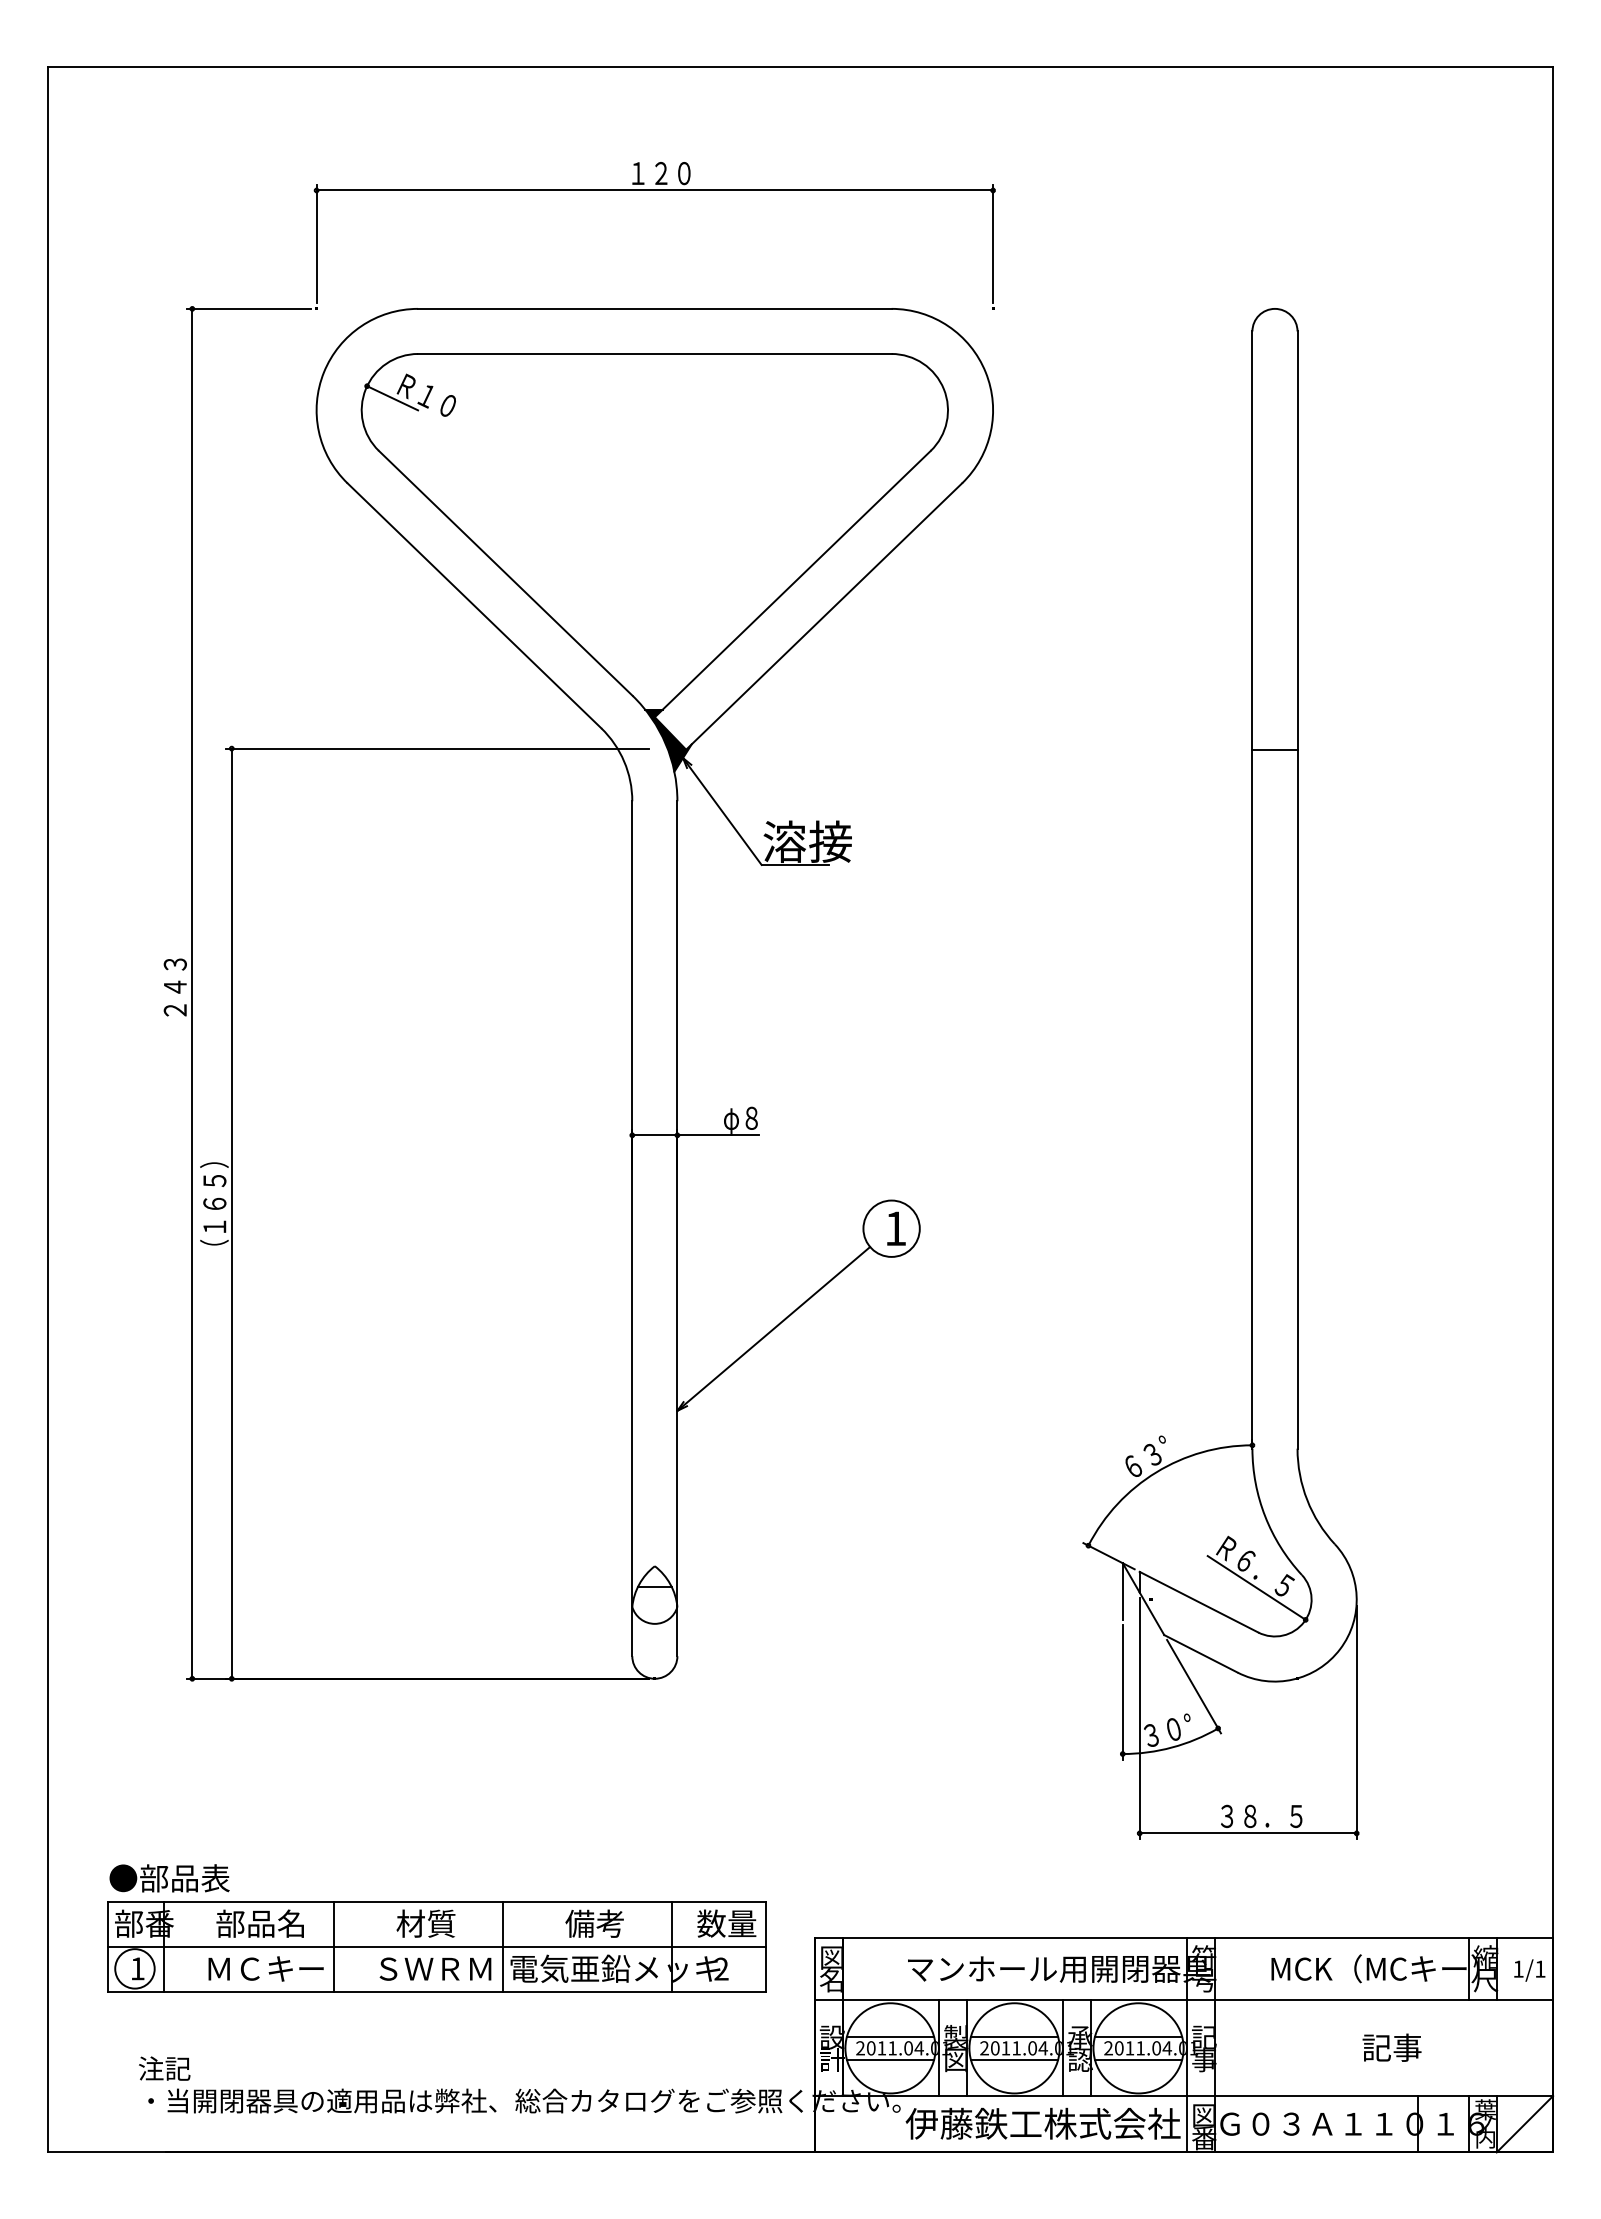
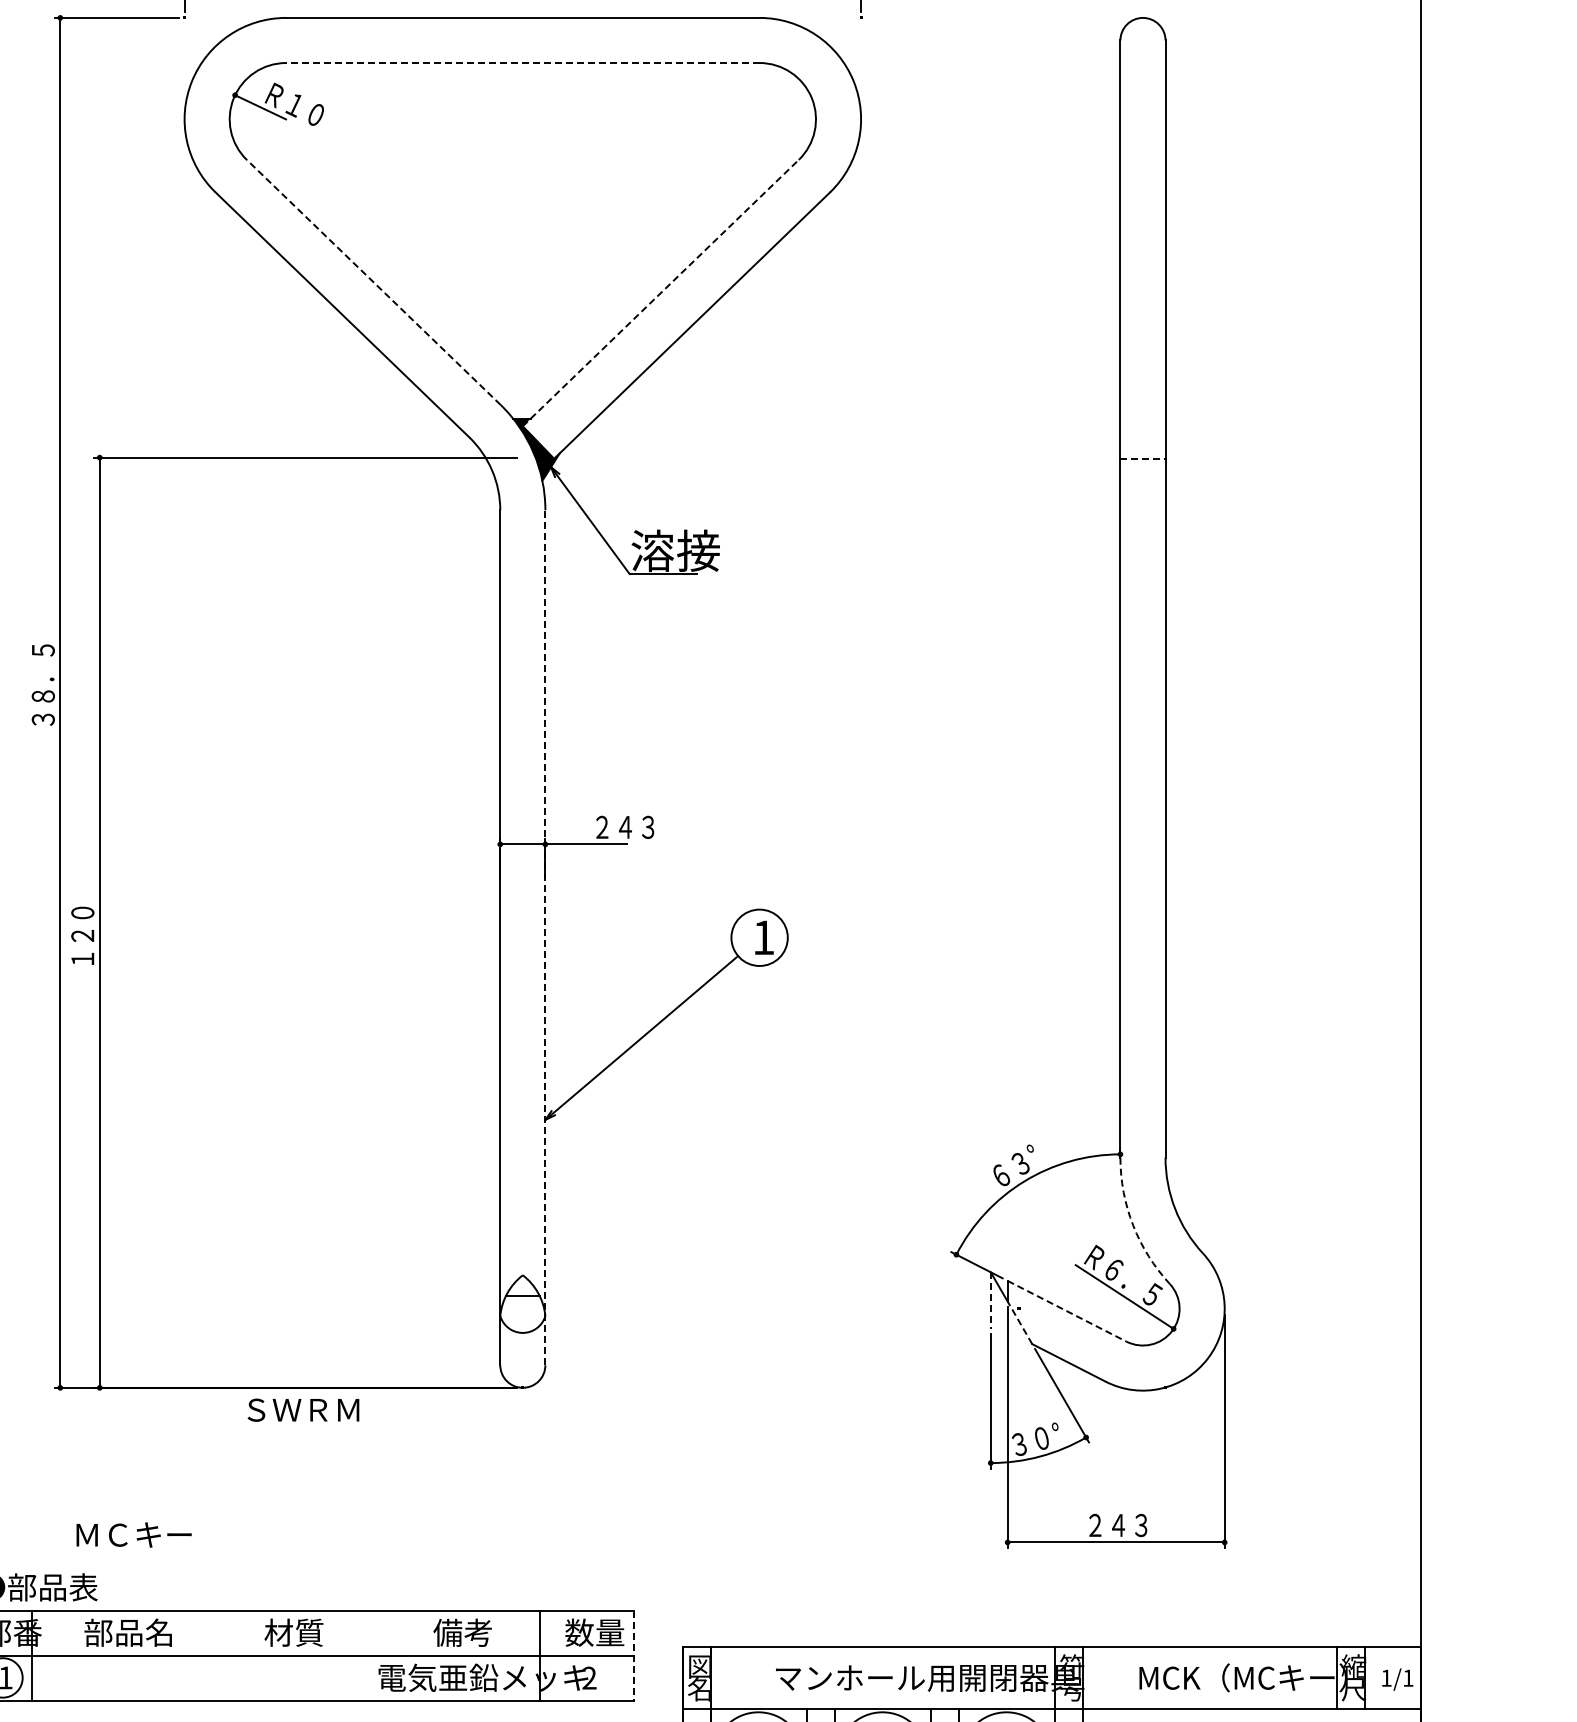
line: (654, 353) -> (522, 62), solid -> dashed
line: (505, 573) -> (373, 282), solid -> dashed
line: (792, 584) -> (660, 293), solid -> dashed
line: (1274, 749) -> (1142, 458), solid -> dashed
text: (174, 975) -> (42, 684), ２４３ -> ３８．５
text: (755, 1119) -> (623, 828), φ８ -> ２４３
text: (214, 1208) -> (82, 917), （１６５） -> １２０
line: (677, 1228) -> (545, 937), solid -> dashed
arc: (1265, 1516) -> (1133, 1225), solid -> dashed
line: (1122, 1591) -> (990, 1300), solid -> dashed
line: (1198, 1602) -> (1066, 1311), solid -> dashed
line: (1151, 1613) -> (1019, 1322), solid -> dashed
text: (1261, 1816) -> (1129, 1525), ３８．５ -> ２４３
line: (333, 1946) -> (201, 1655), removed
line: (502, 1946) -> (370, 1655), removed
line: (765, 1947) -> (633, 1656), solid -> dashed
text: (265, 1968) -> (133, 1534), moved
text: (435, 1968) -> (303, 1409), moved

